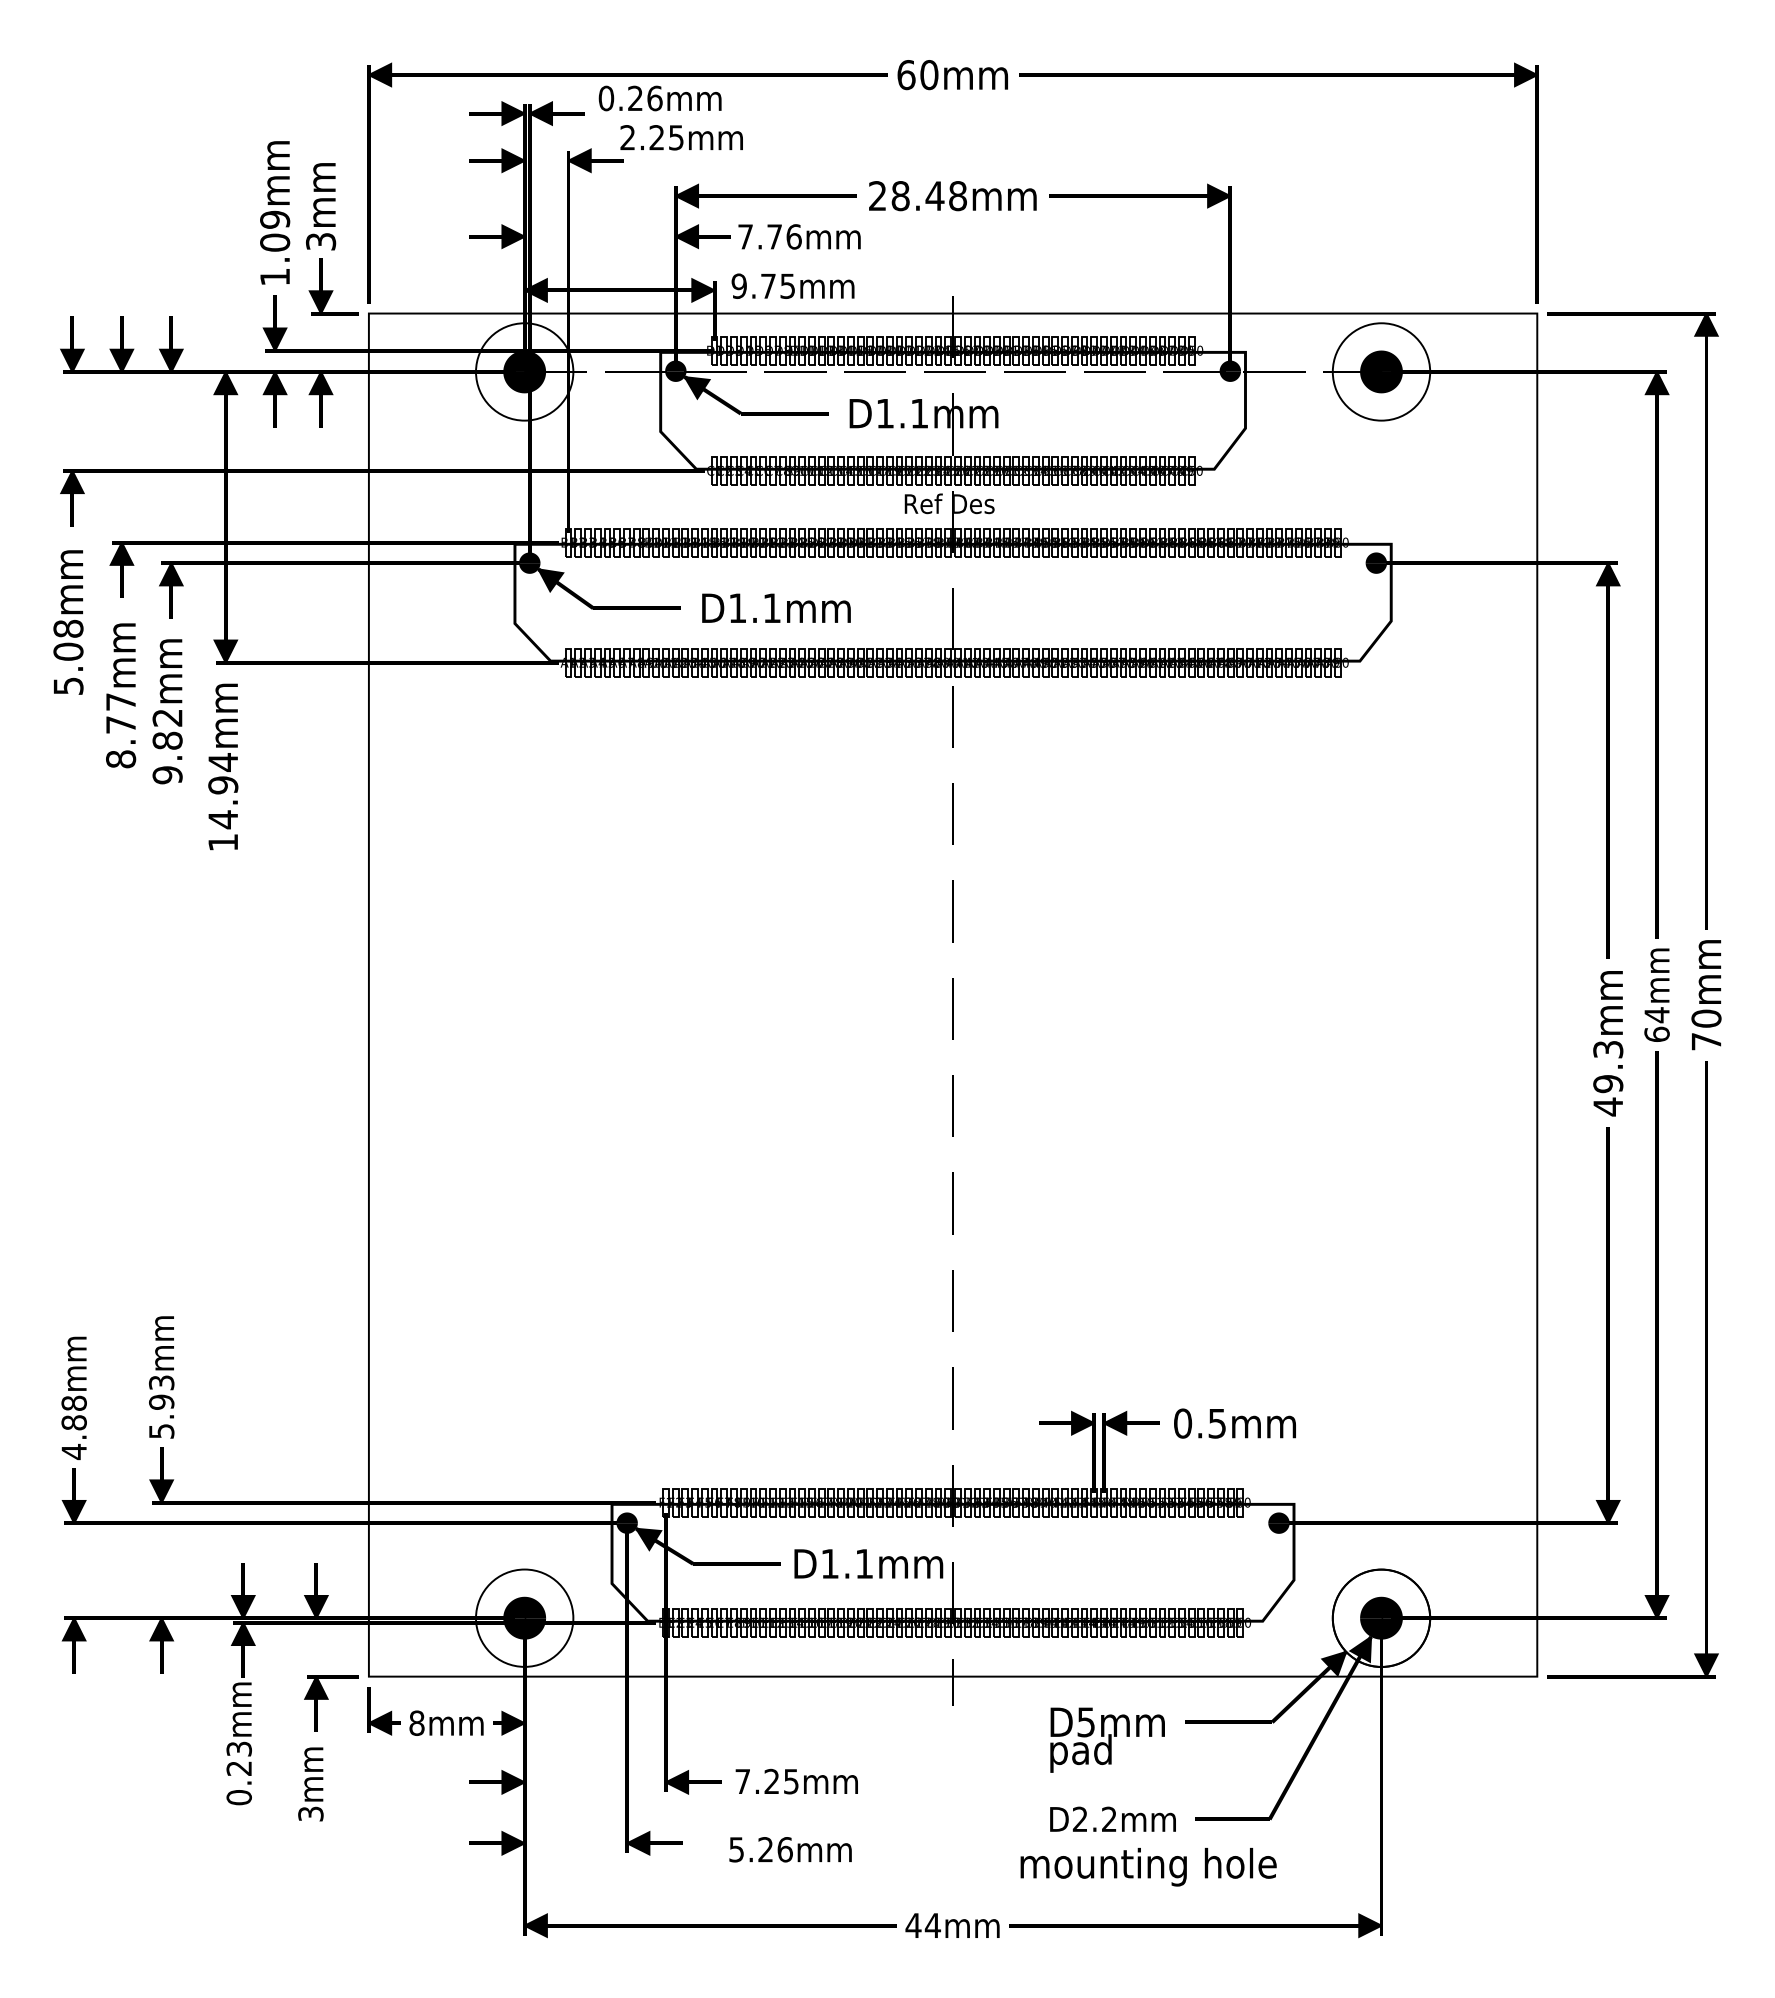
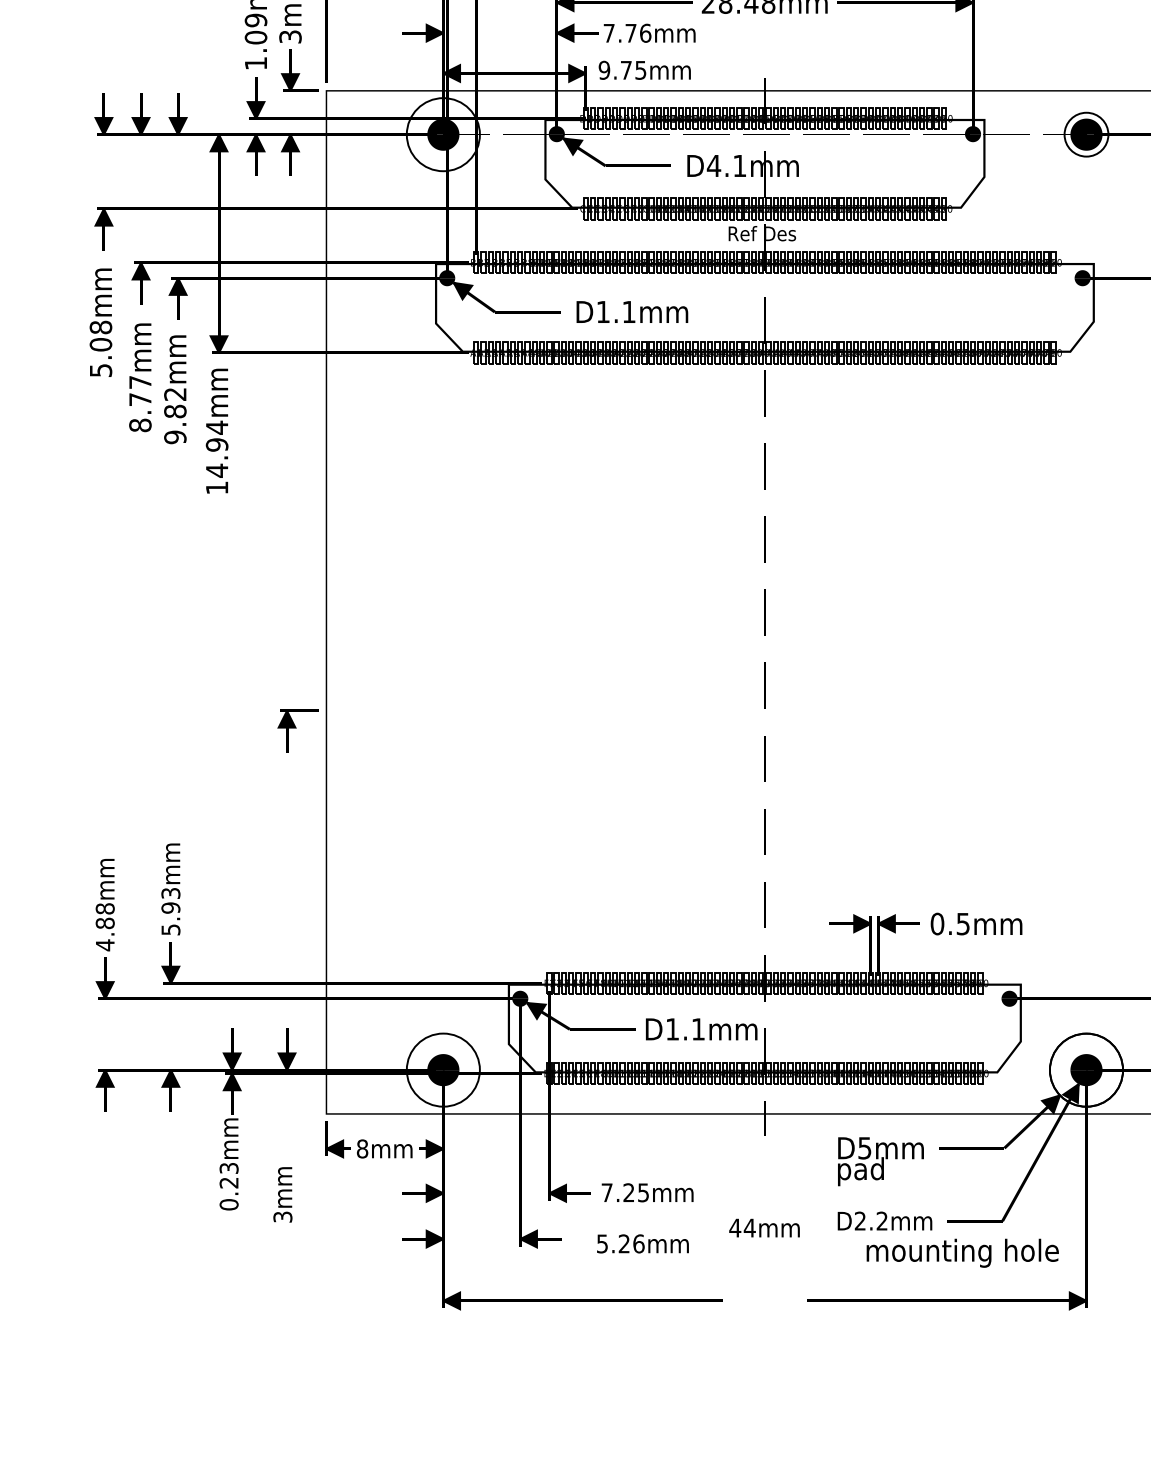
circle: (1381, 371) -> (1086, 134), size x0.6
text: (884, 413) -> (713, 165), D1.1mm -> D4.1mm
part: (331, 1703) -> (298, 731), moved
text: (1148, 1867) -> (962, 1253), moved
text: (952, 1925) -> (764, 1227), moved

